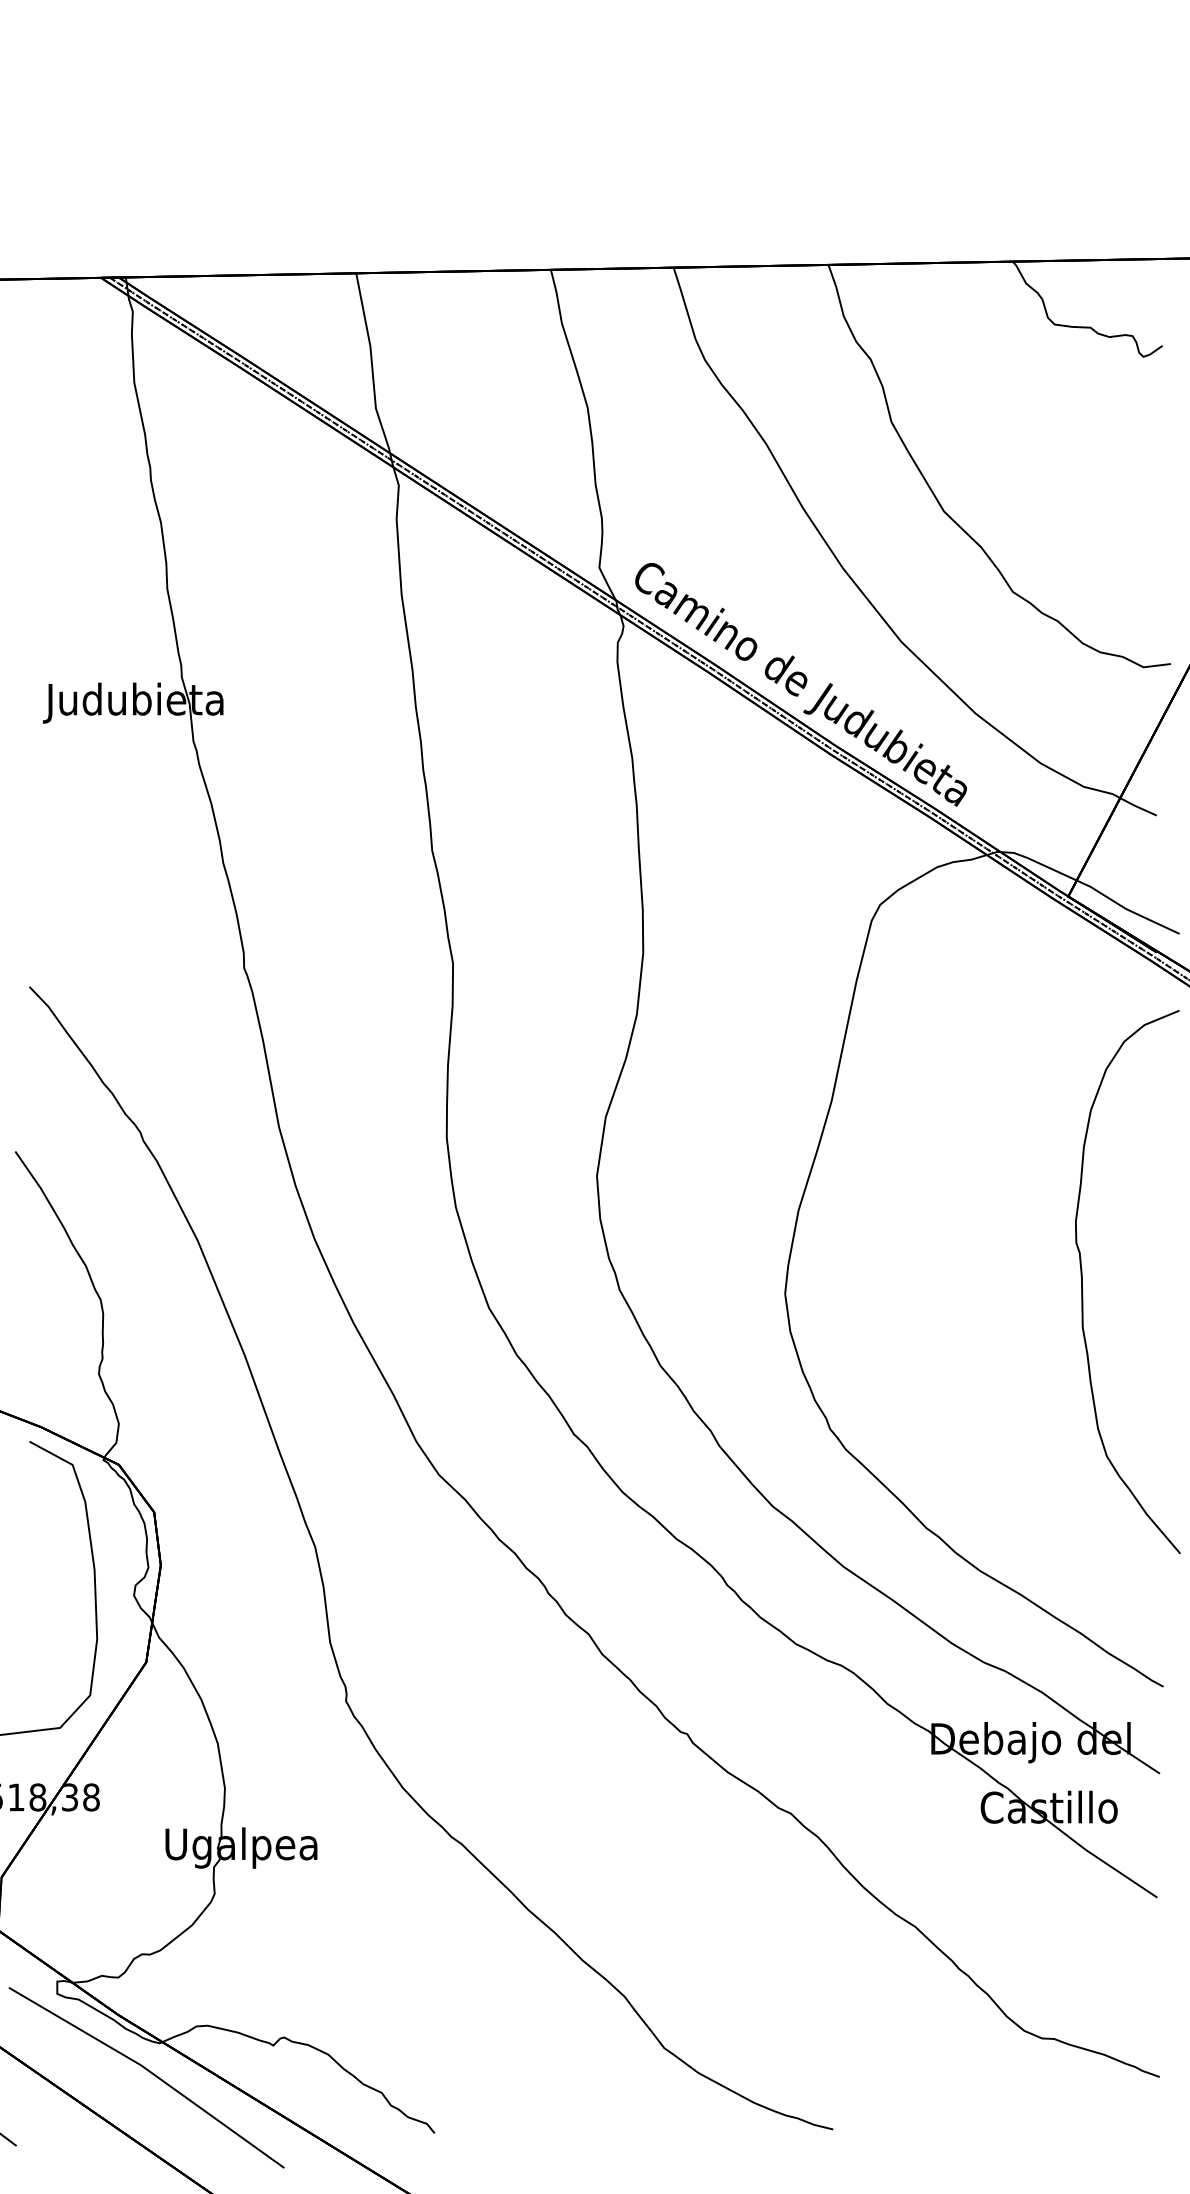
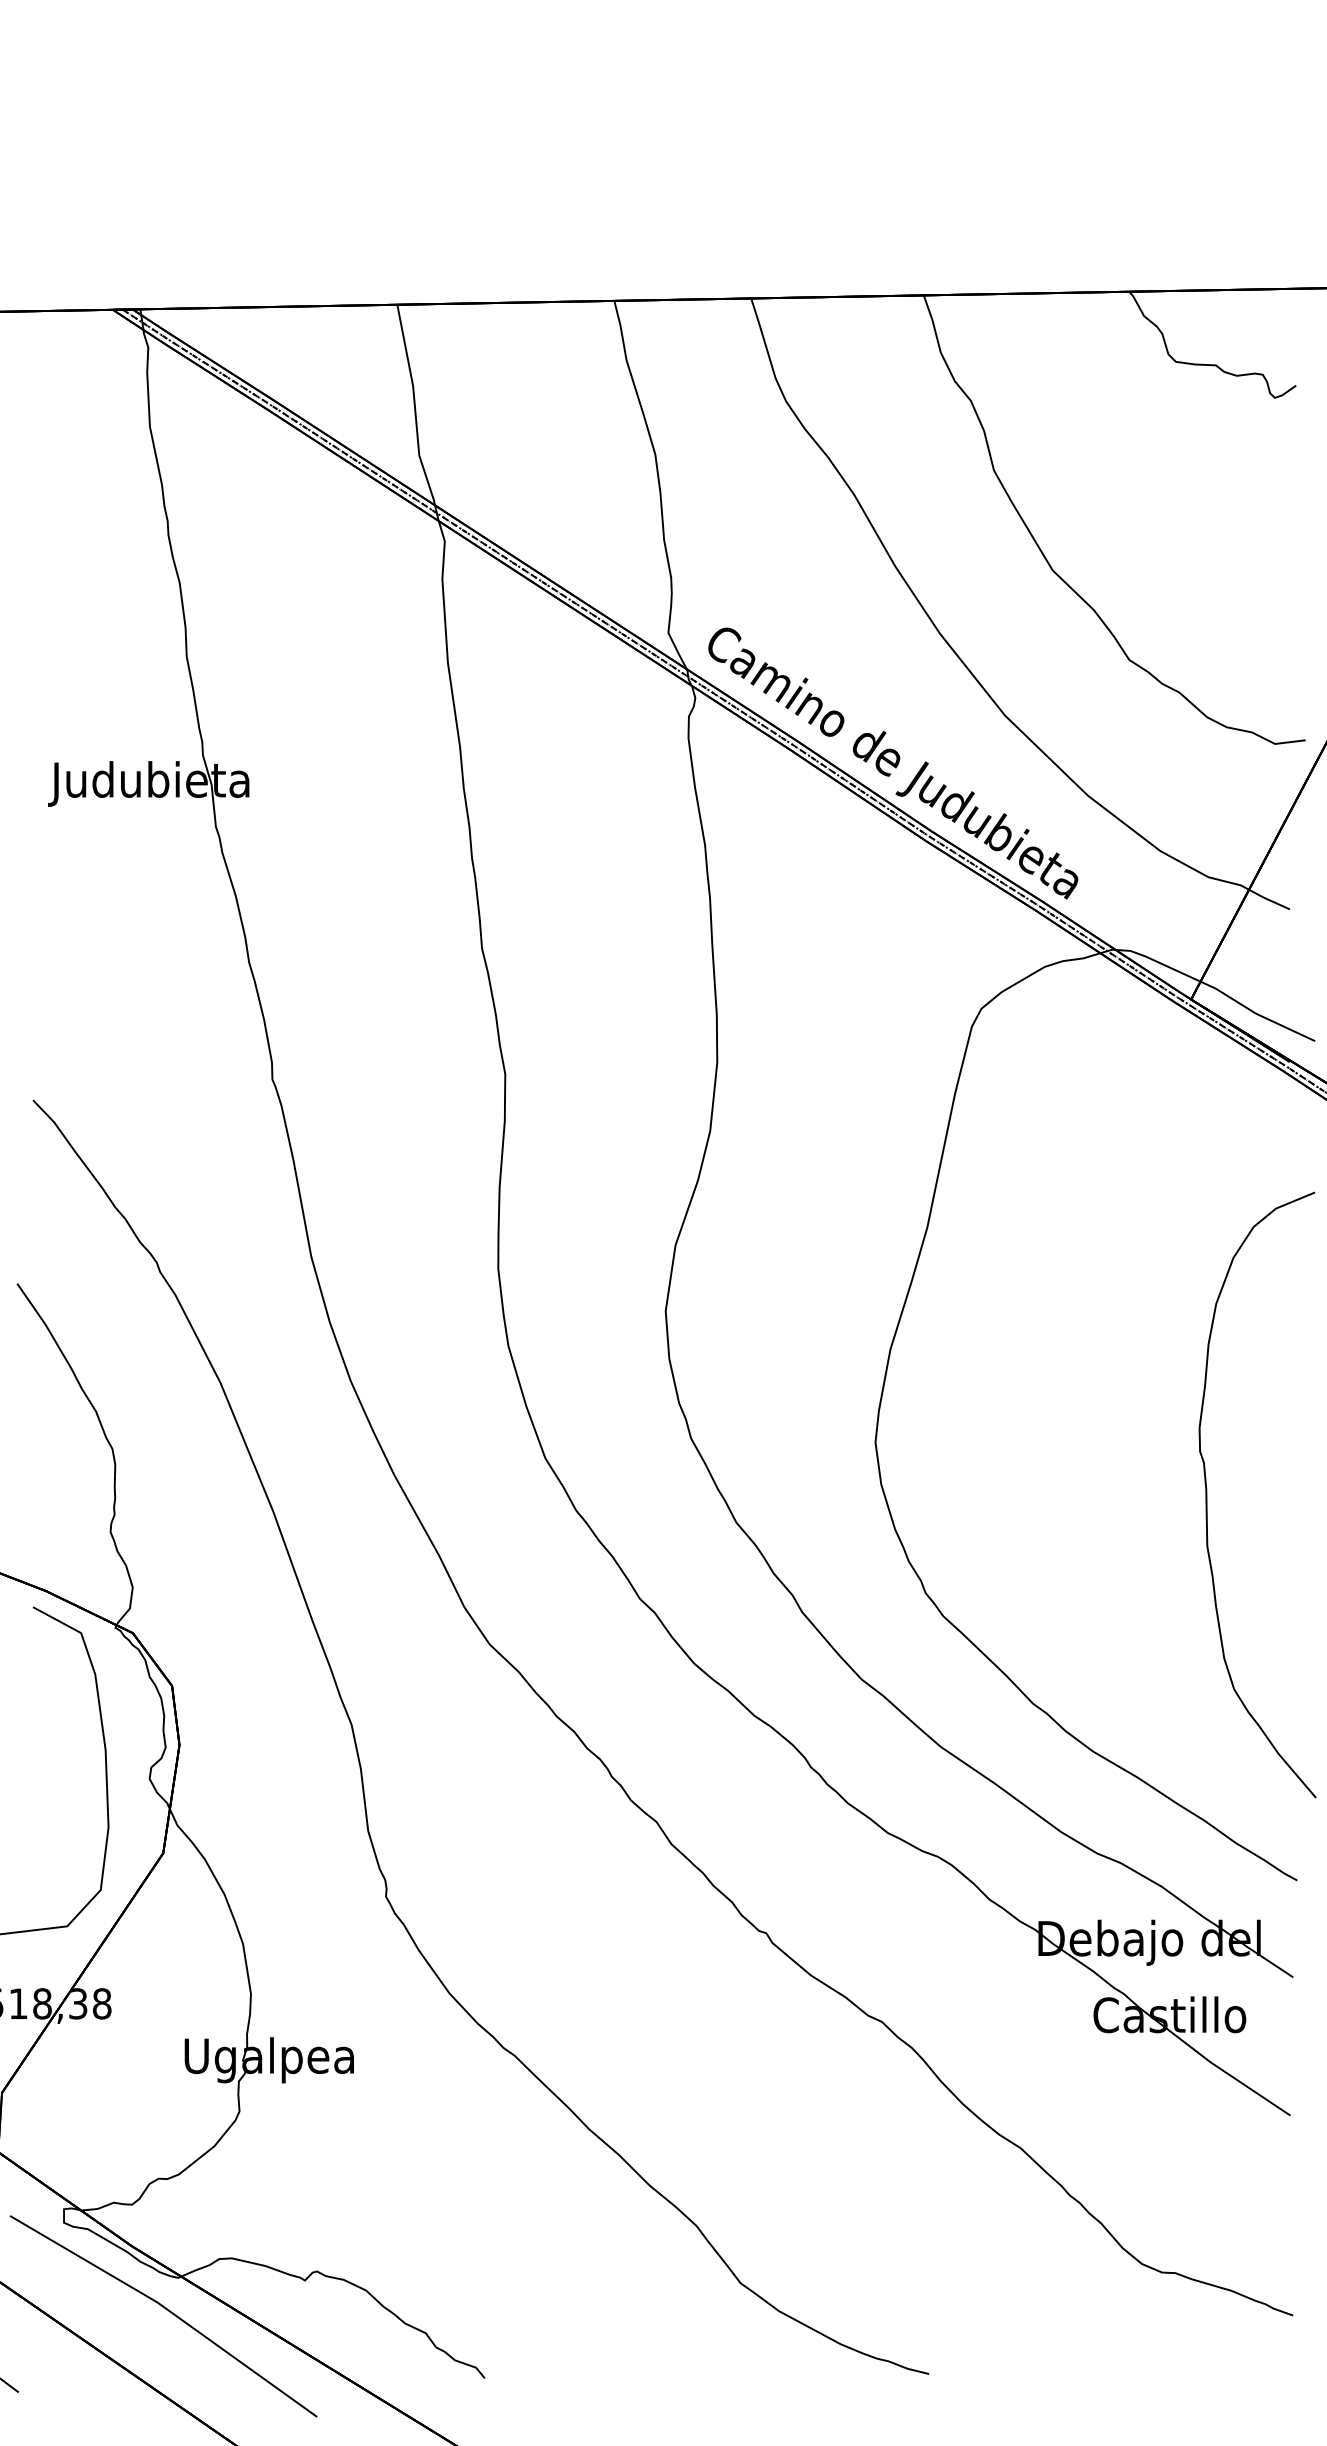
curve: (1082, 1282) -> (1206, 1495), moved

